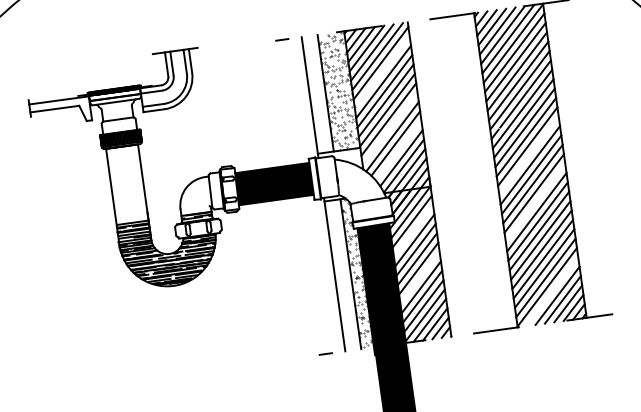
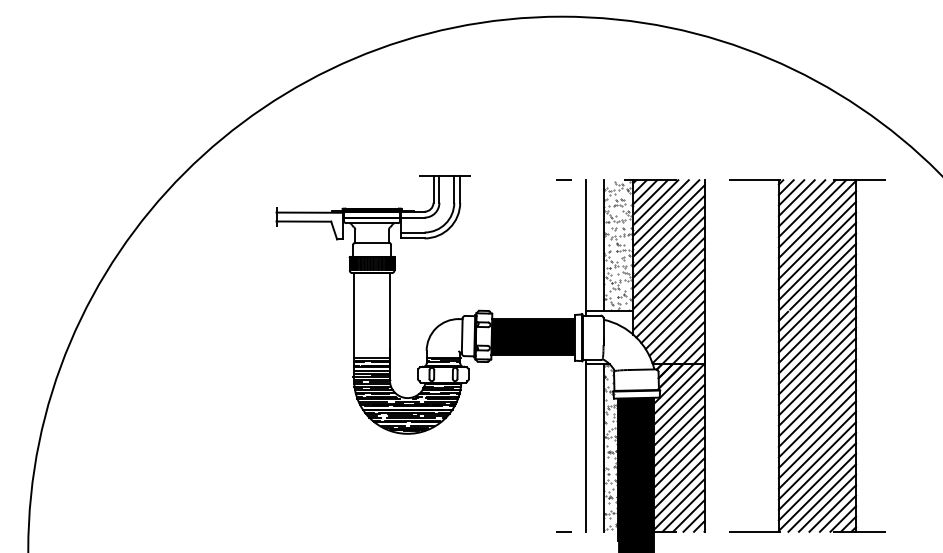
line: (381, 72) -> (668, 231), added
line: (389, 129) -> (668, 294), added
line: (398, 150) -> (674, 319), added
line: (528, 155) -> (817, 344), added
line: (535, 202) -> (817, 397), added
line: (412, 230) -> (678, 409), added
line: (419, 277) -> (678, 462), added
line: (552, 291) -> (822, 497), added

